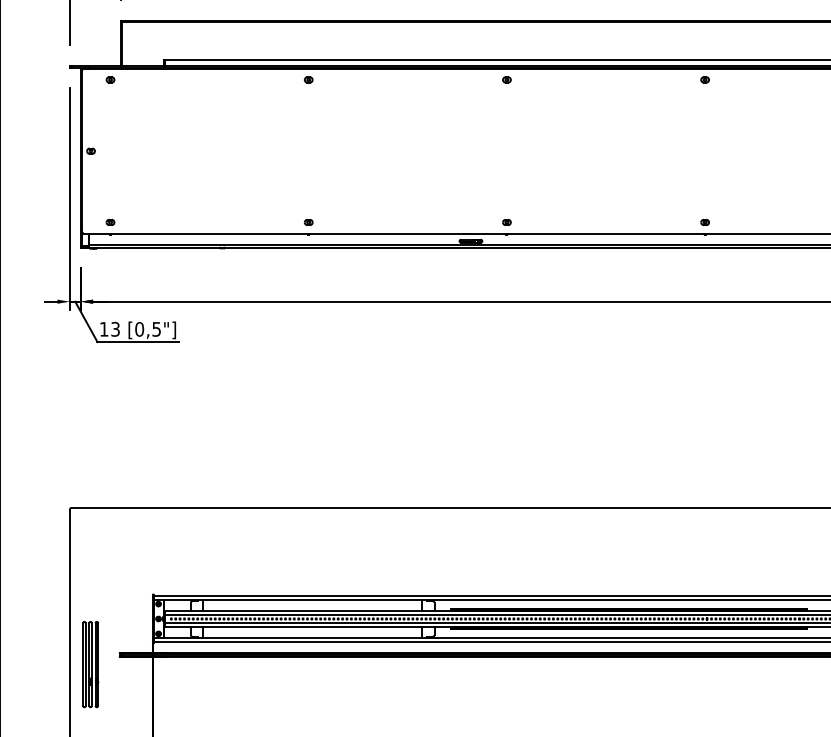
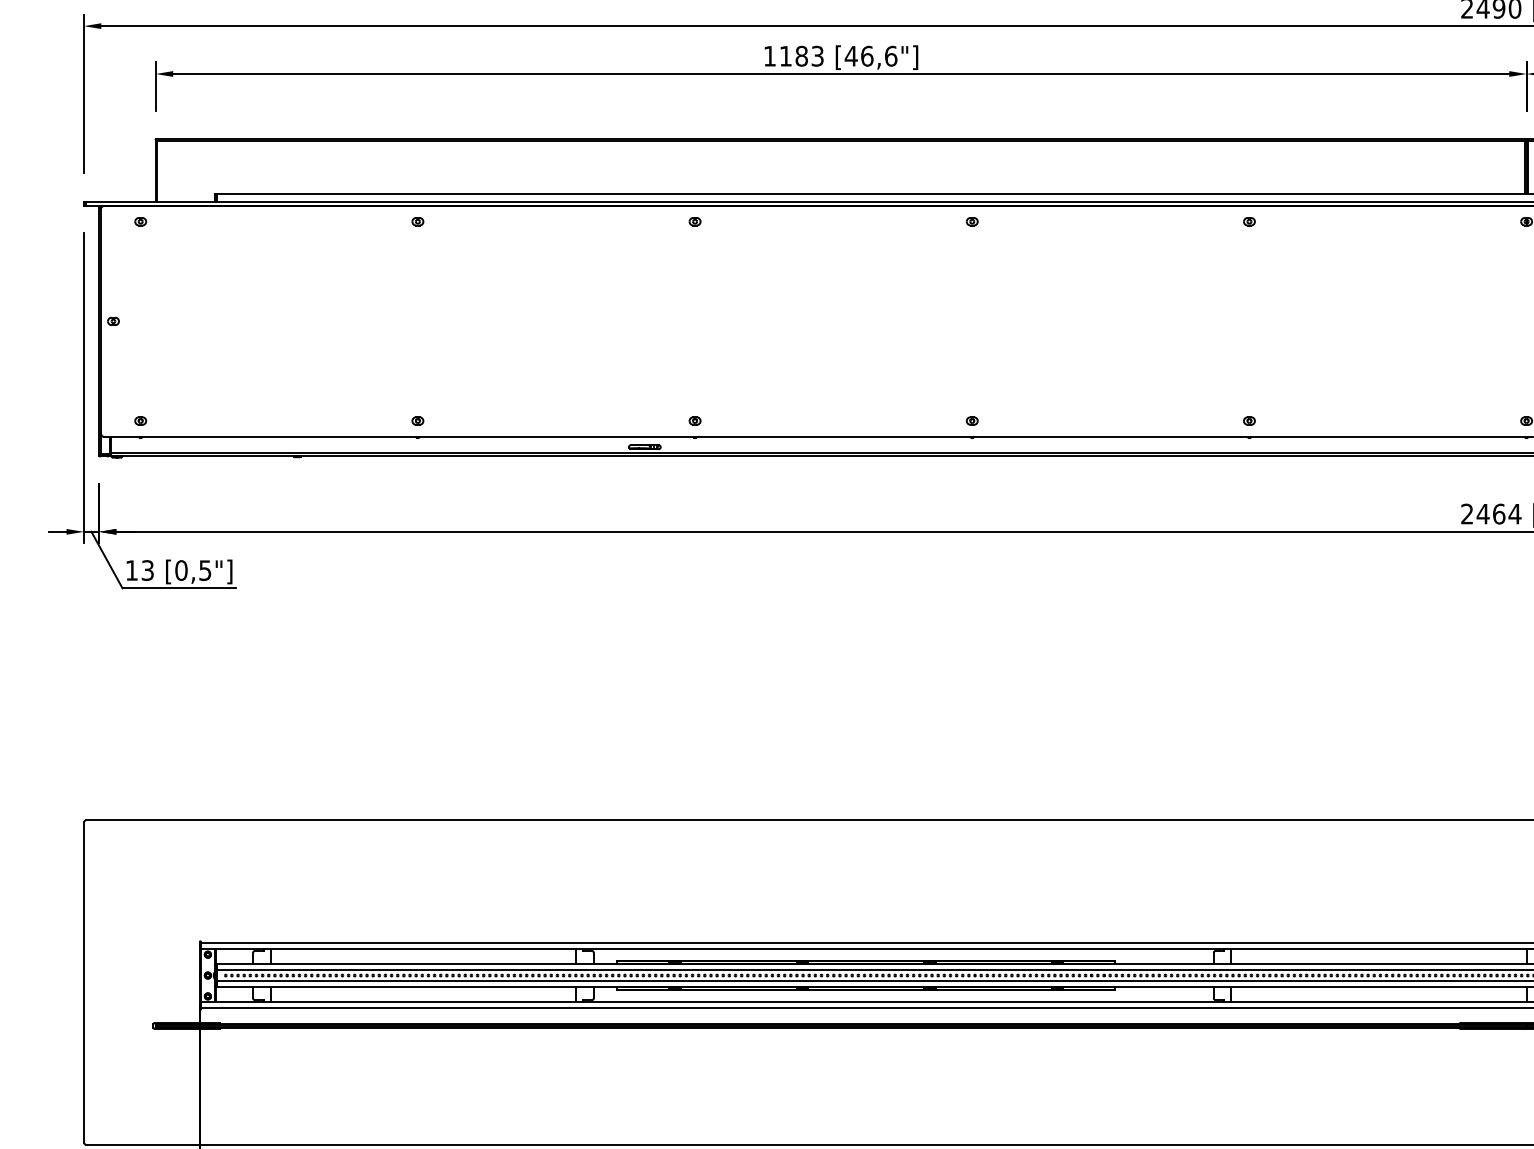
part: (90, 664) -> (112, 1038), removed

